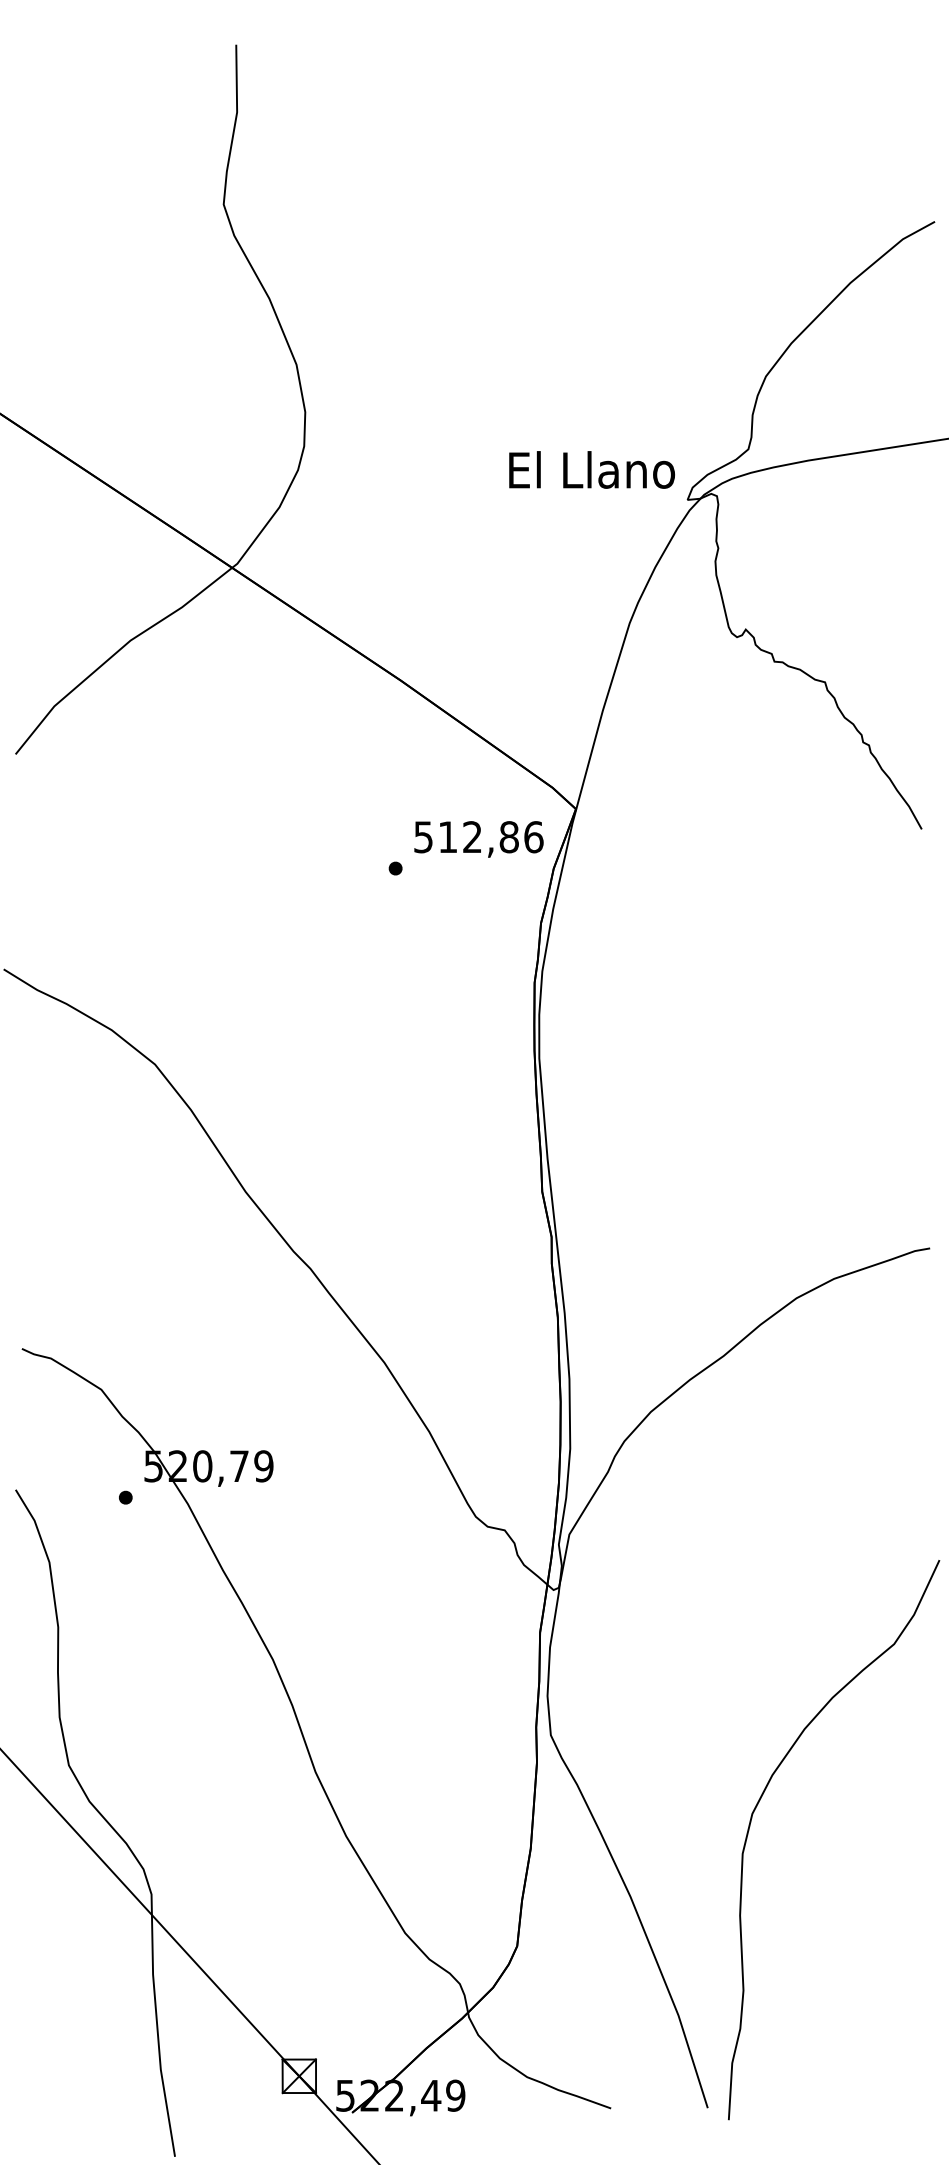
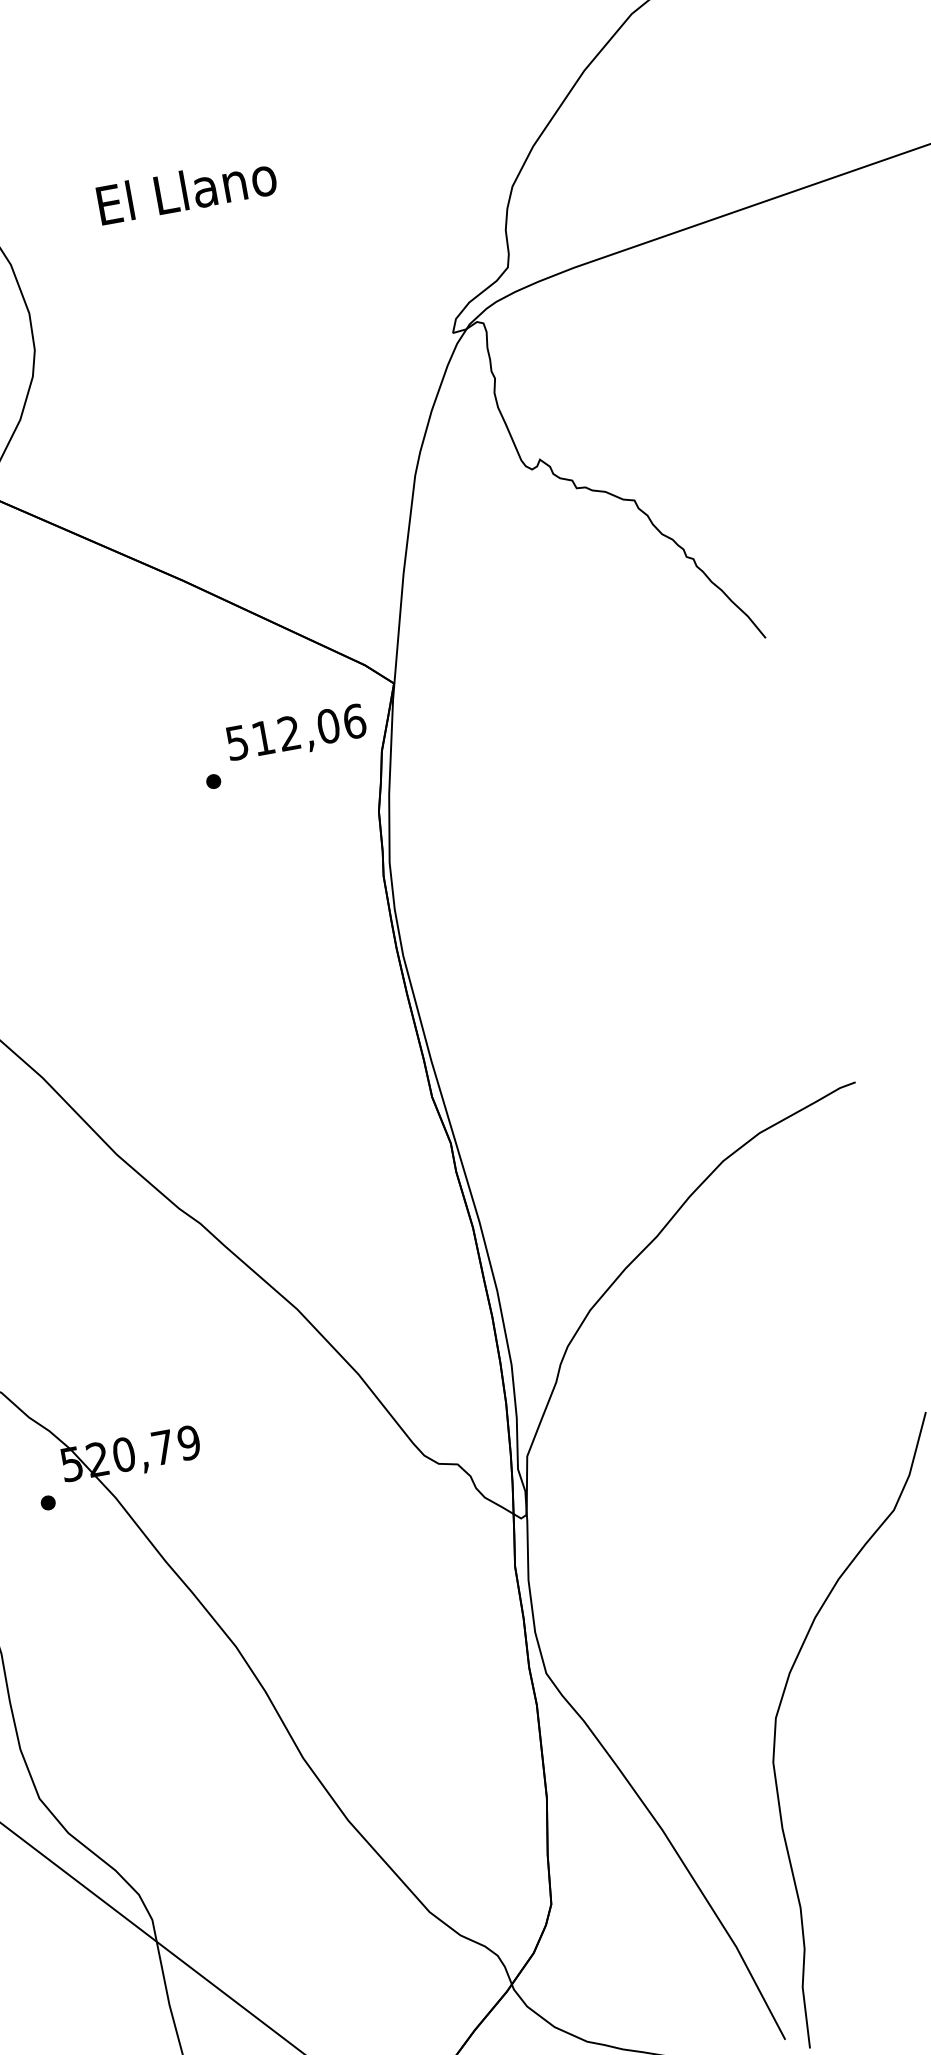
text: (591, 469) -> (186, 189), moved
text: (508, 837) -> (327, 726), 512,86 -> 512,06

